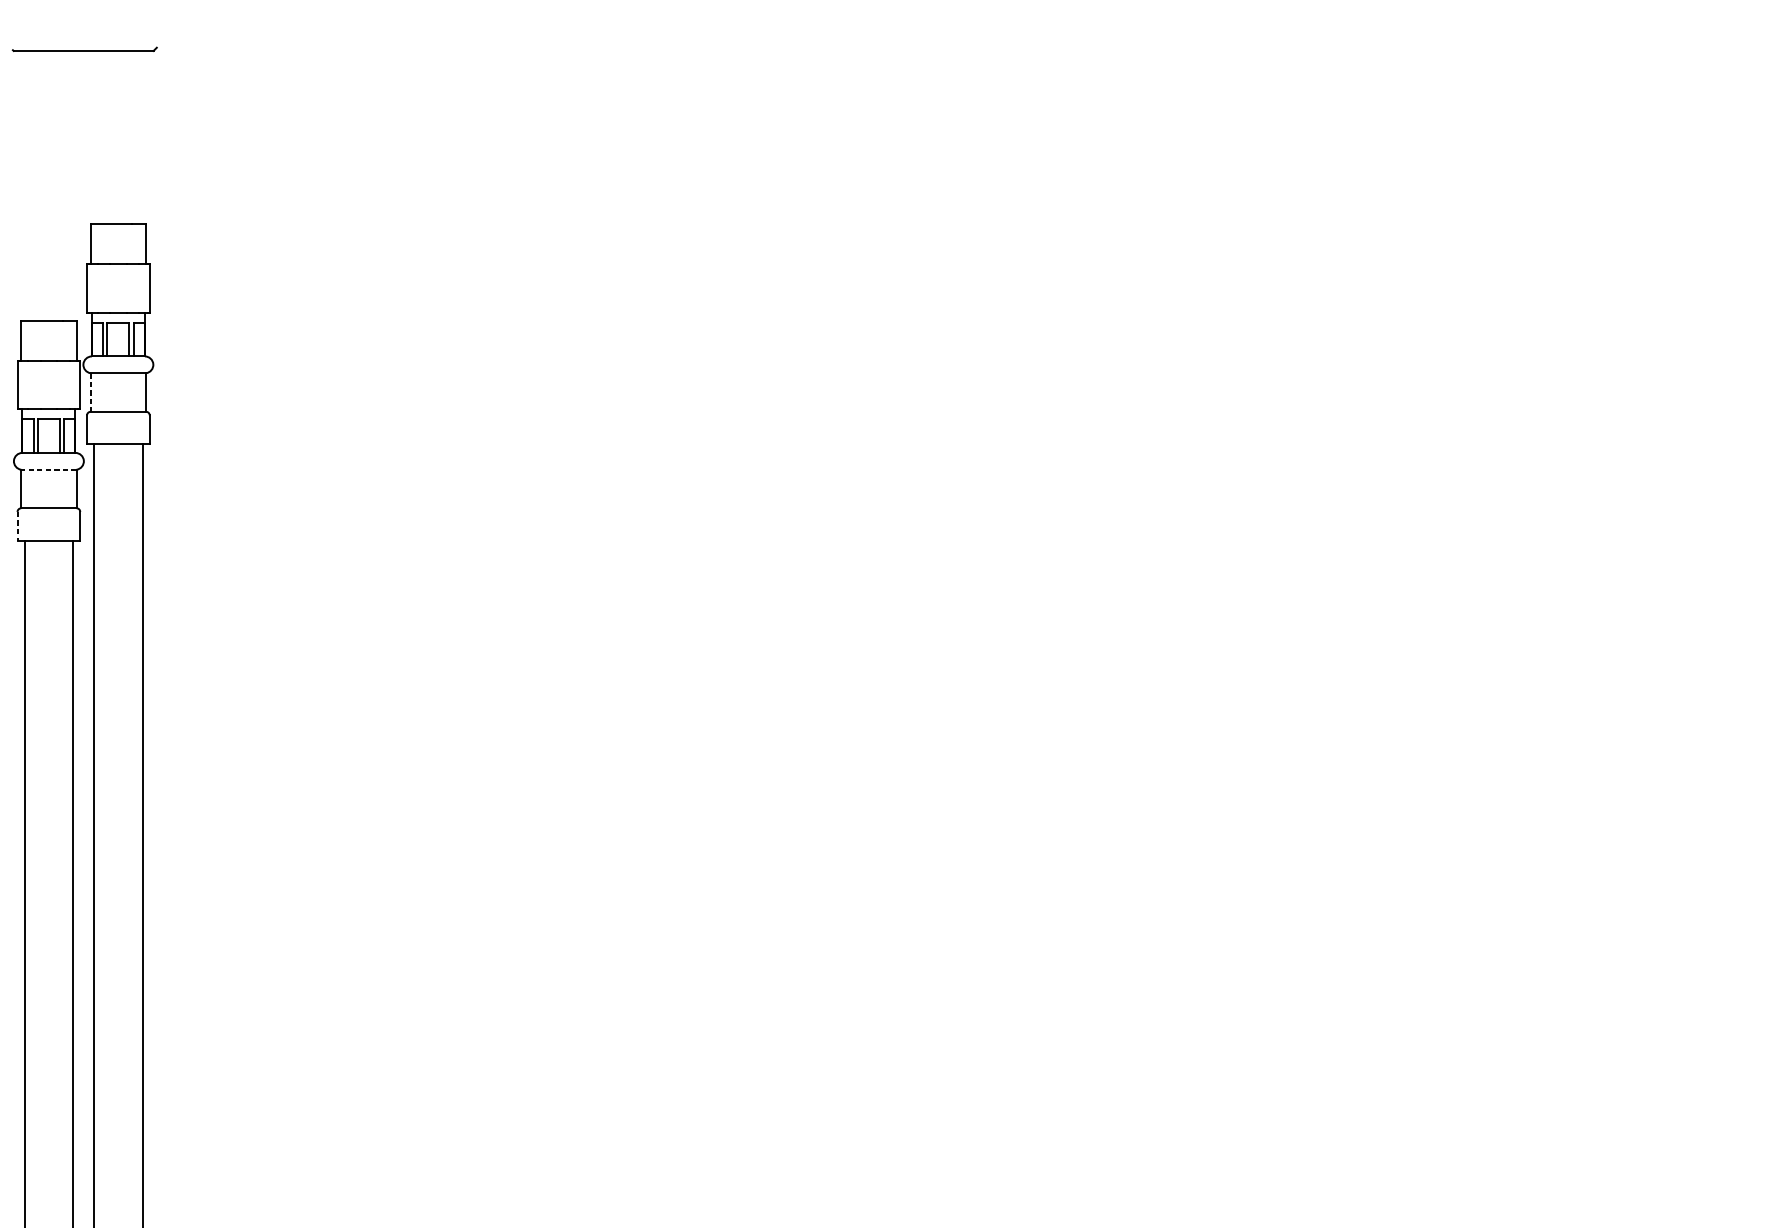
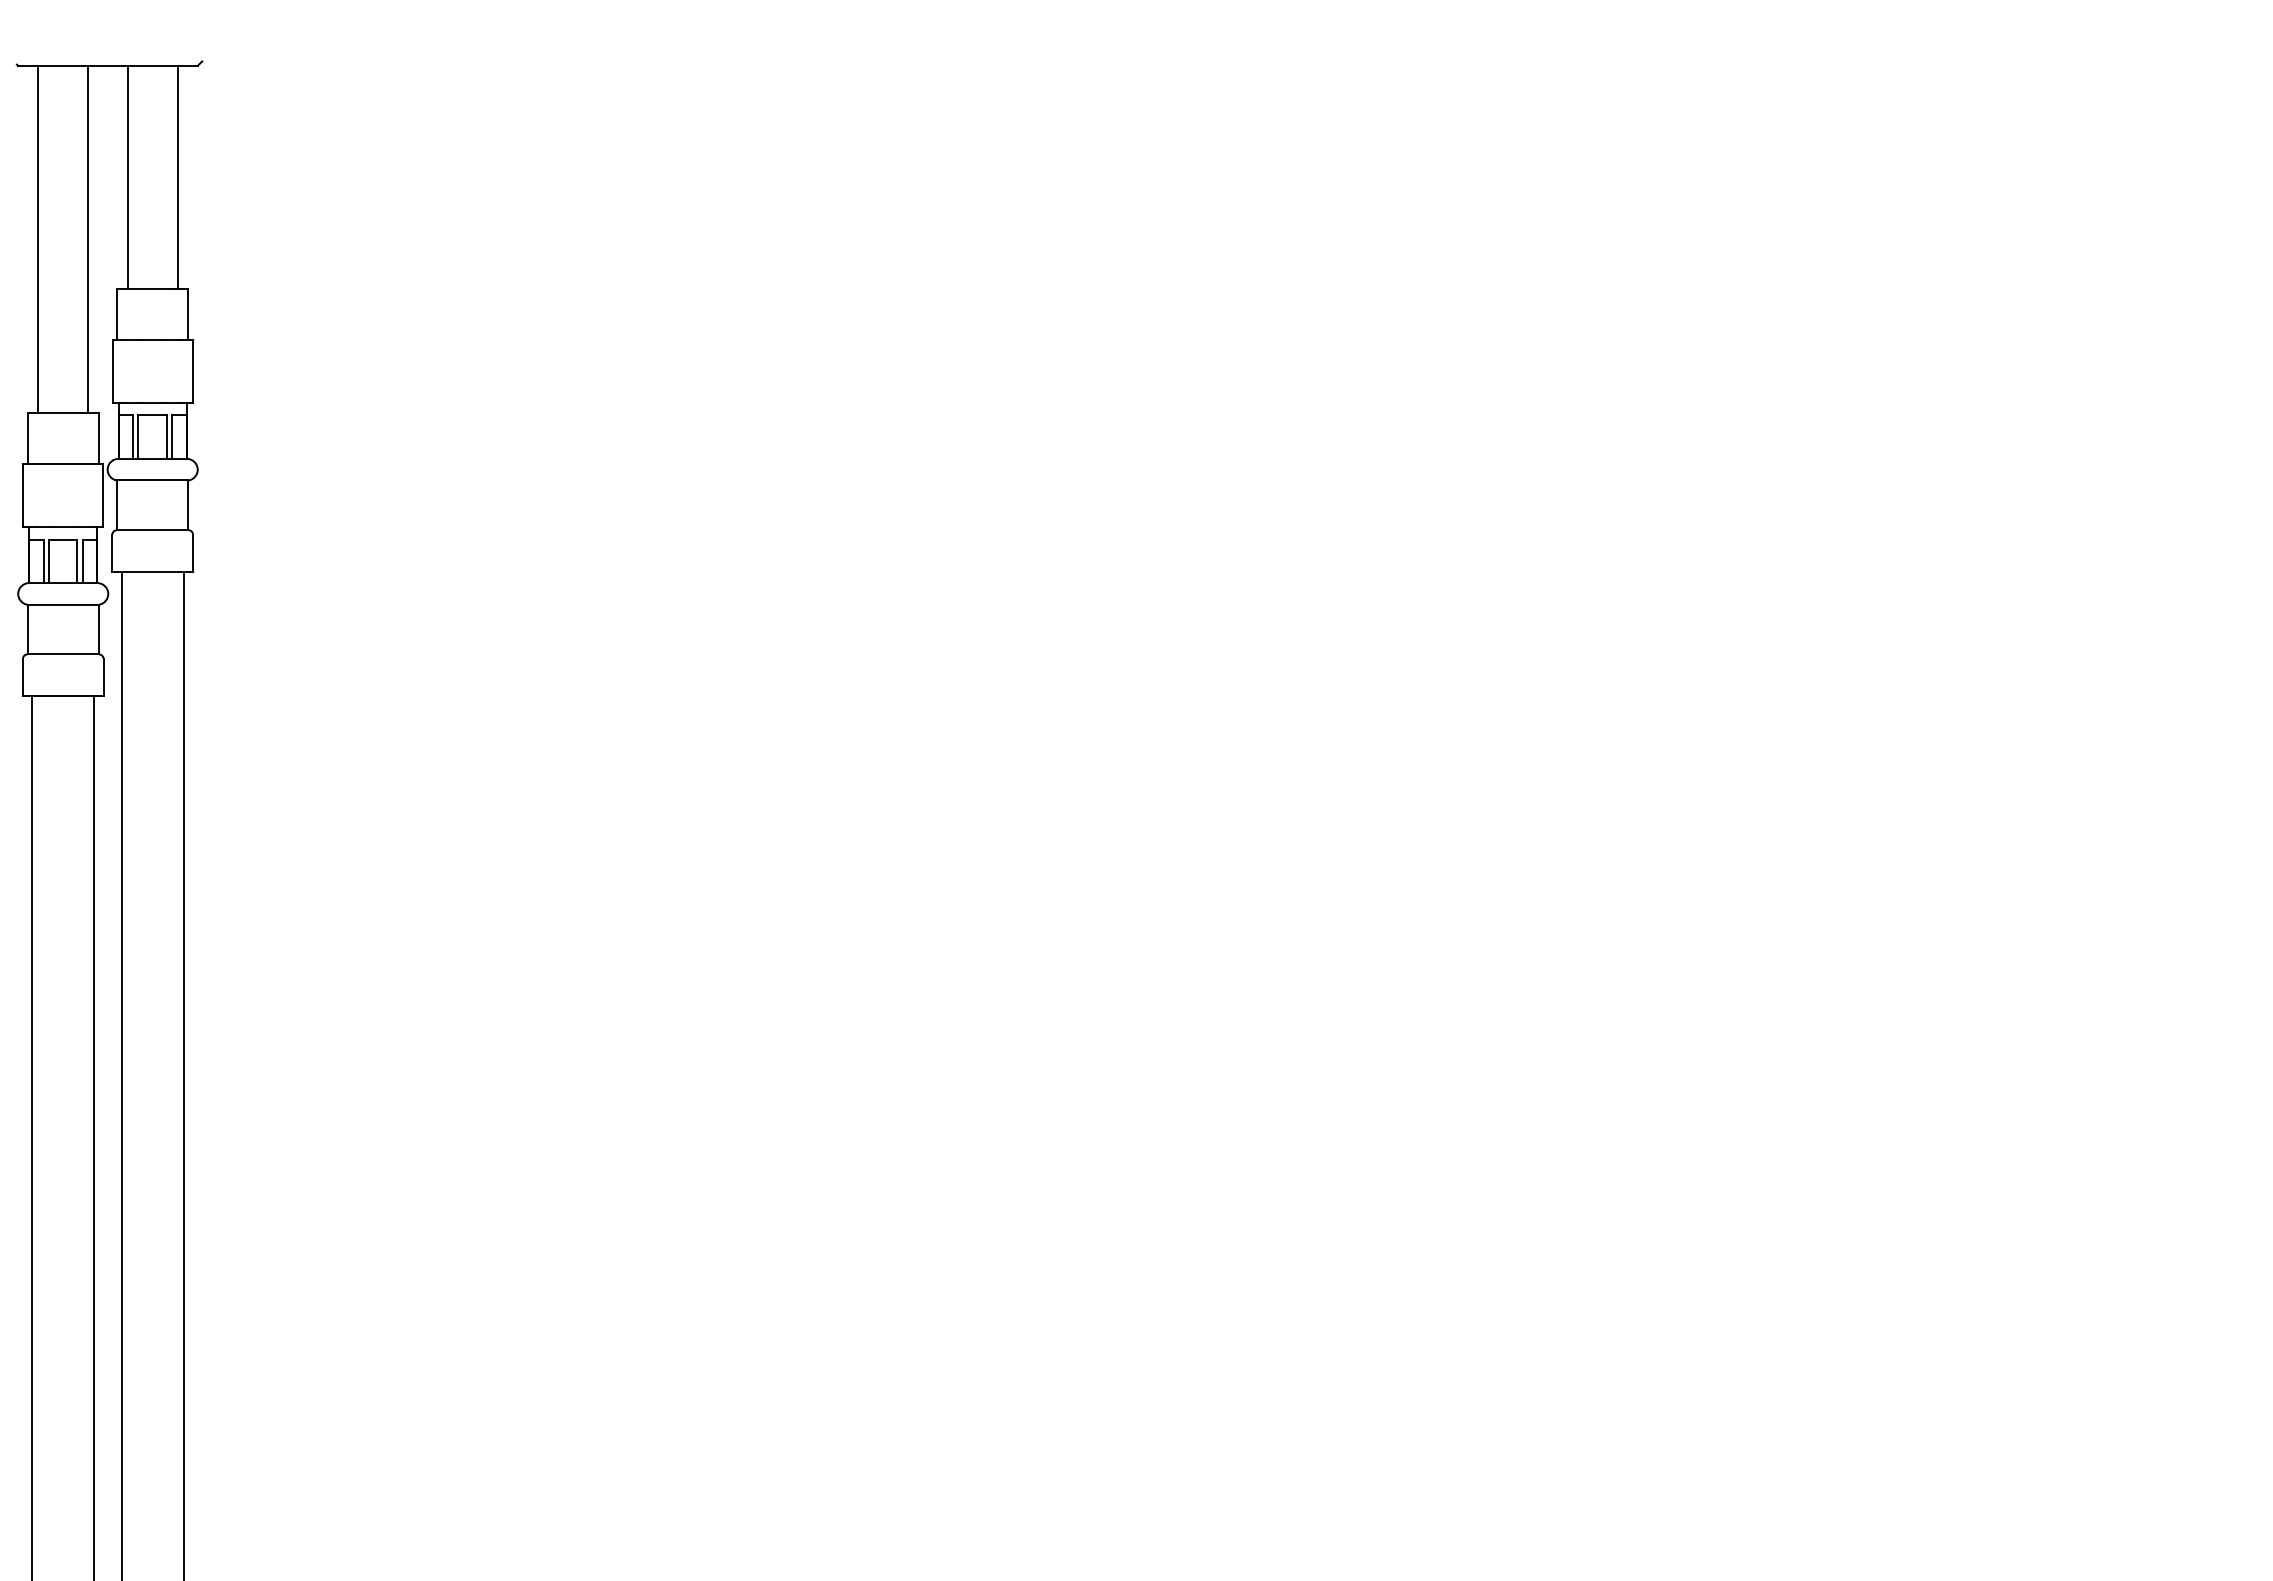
line: (98, 137) -> (127, 176), added
line: (137, 137) -> (177, 176), added
line: (29, 185) -> (38, 238), added
line: (68, 185) -> (88, 238), added
line: (90, 392) -> (116, 505), dashed -> solid
line: (49, 469) -> (63, 604), dashed -> solid
line: (17, 526) -> (22, 677), dashed -> solid

